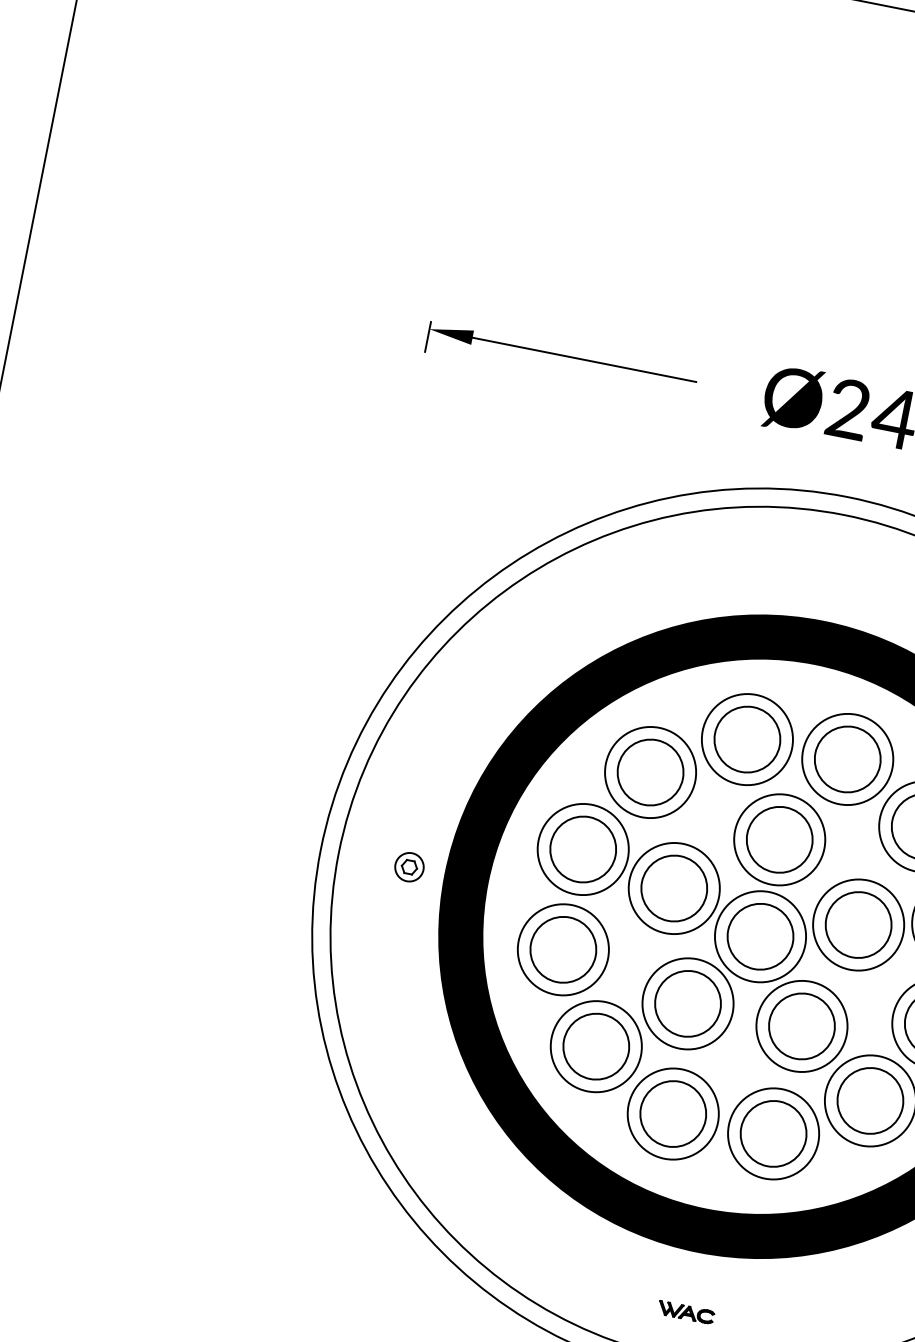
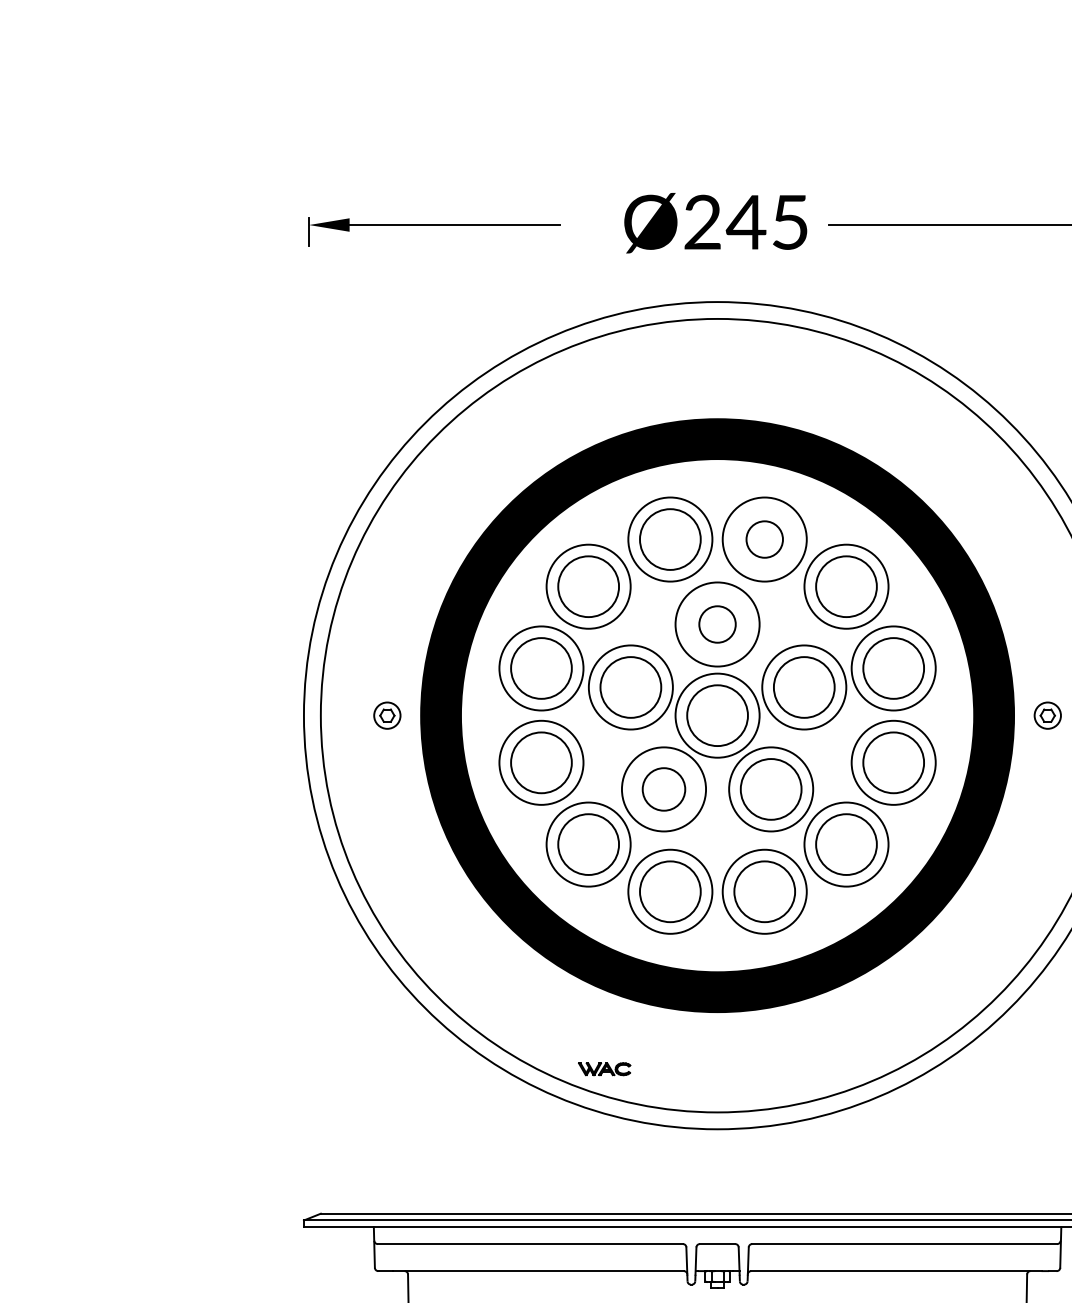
circle: (847, 759) -> (764, 539), size x0.6
circle: (779, 839) -> (717, 624), size x0.6
circle: (687, 1003) -> (663, 789), size x0.7
part: (685, 1312) -> (604, 1069), moved

